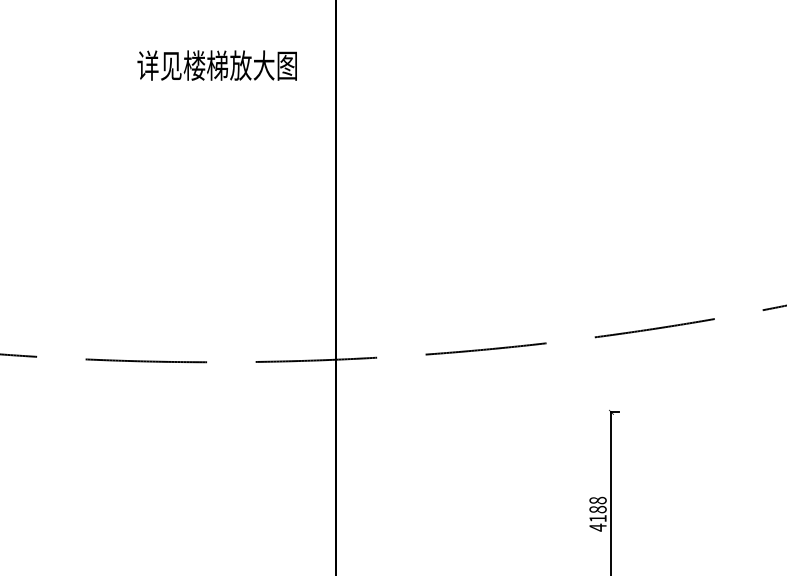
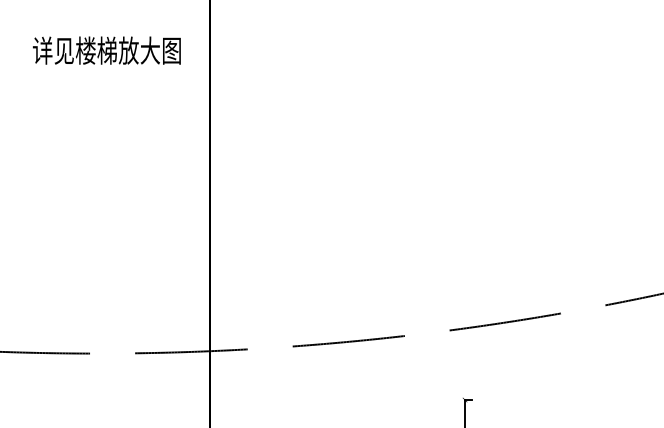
text: (216, 65) -> (106, 50), moved

